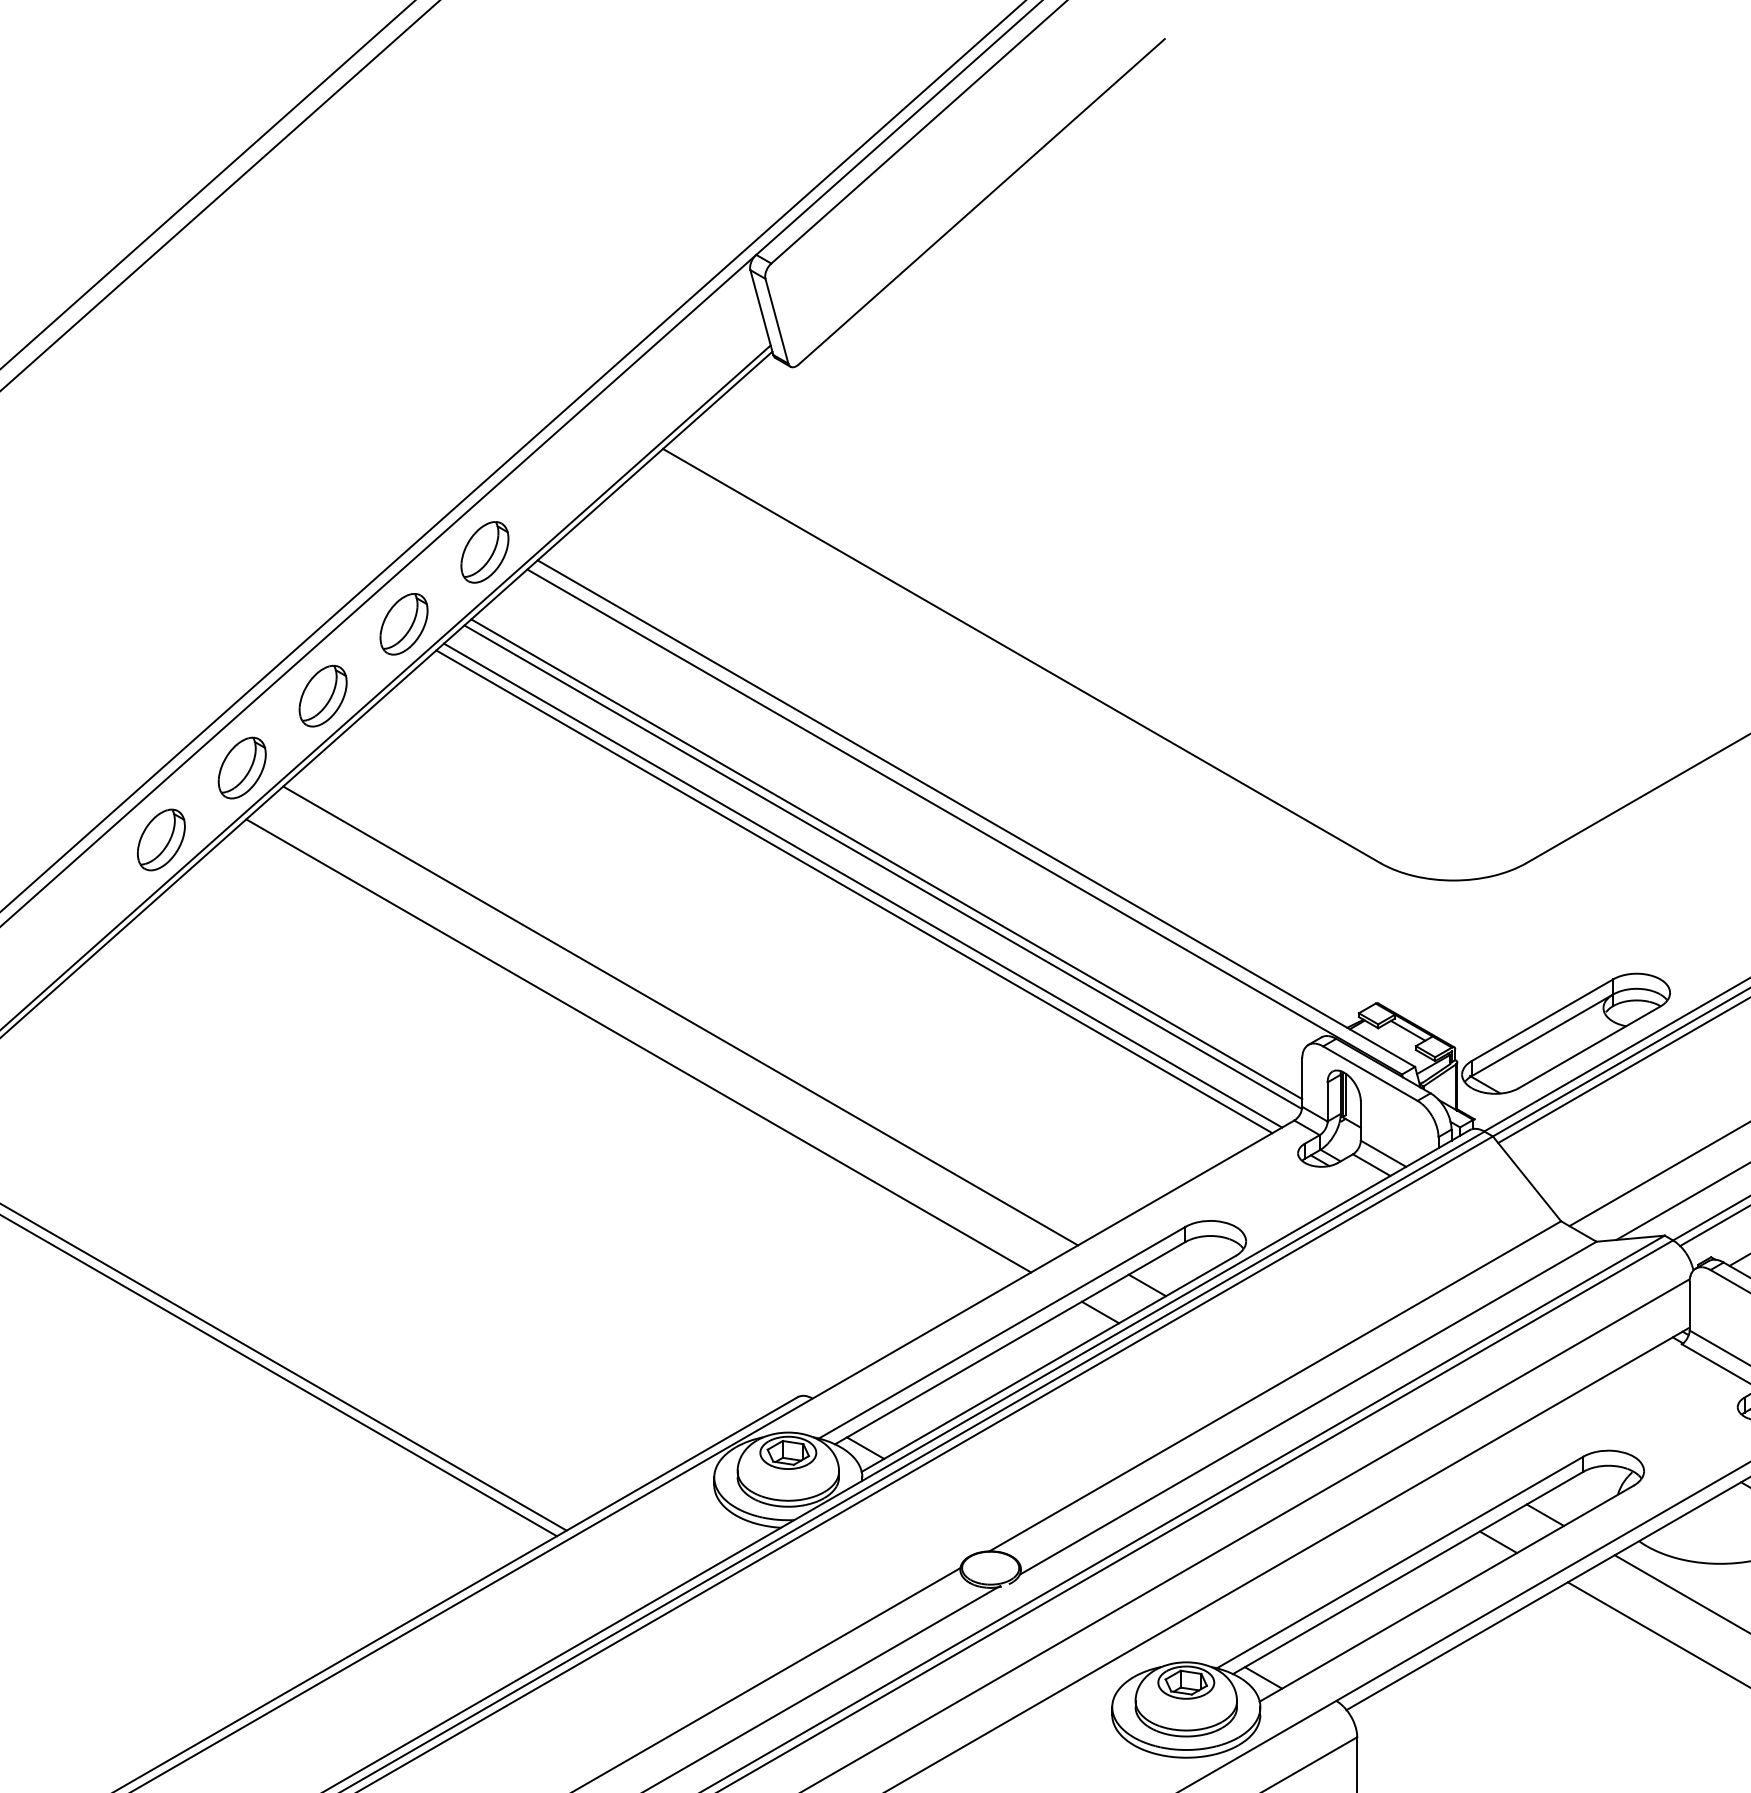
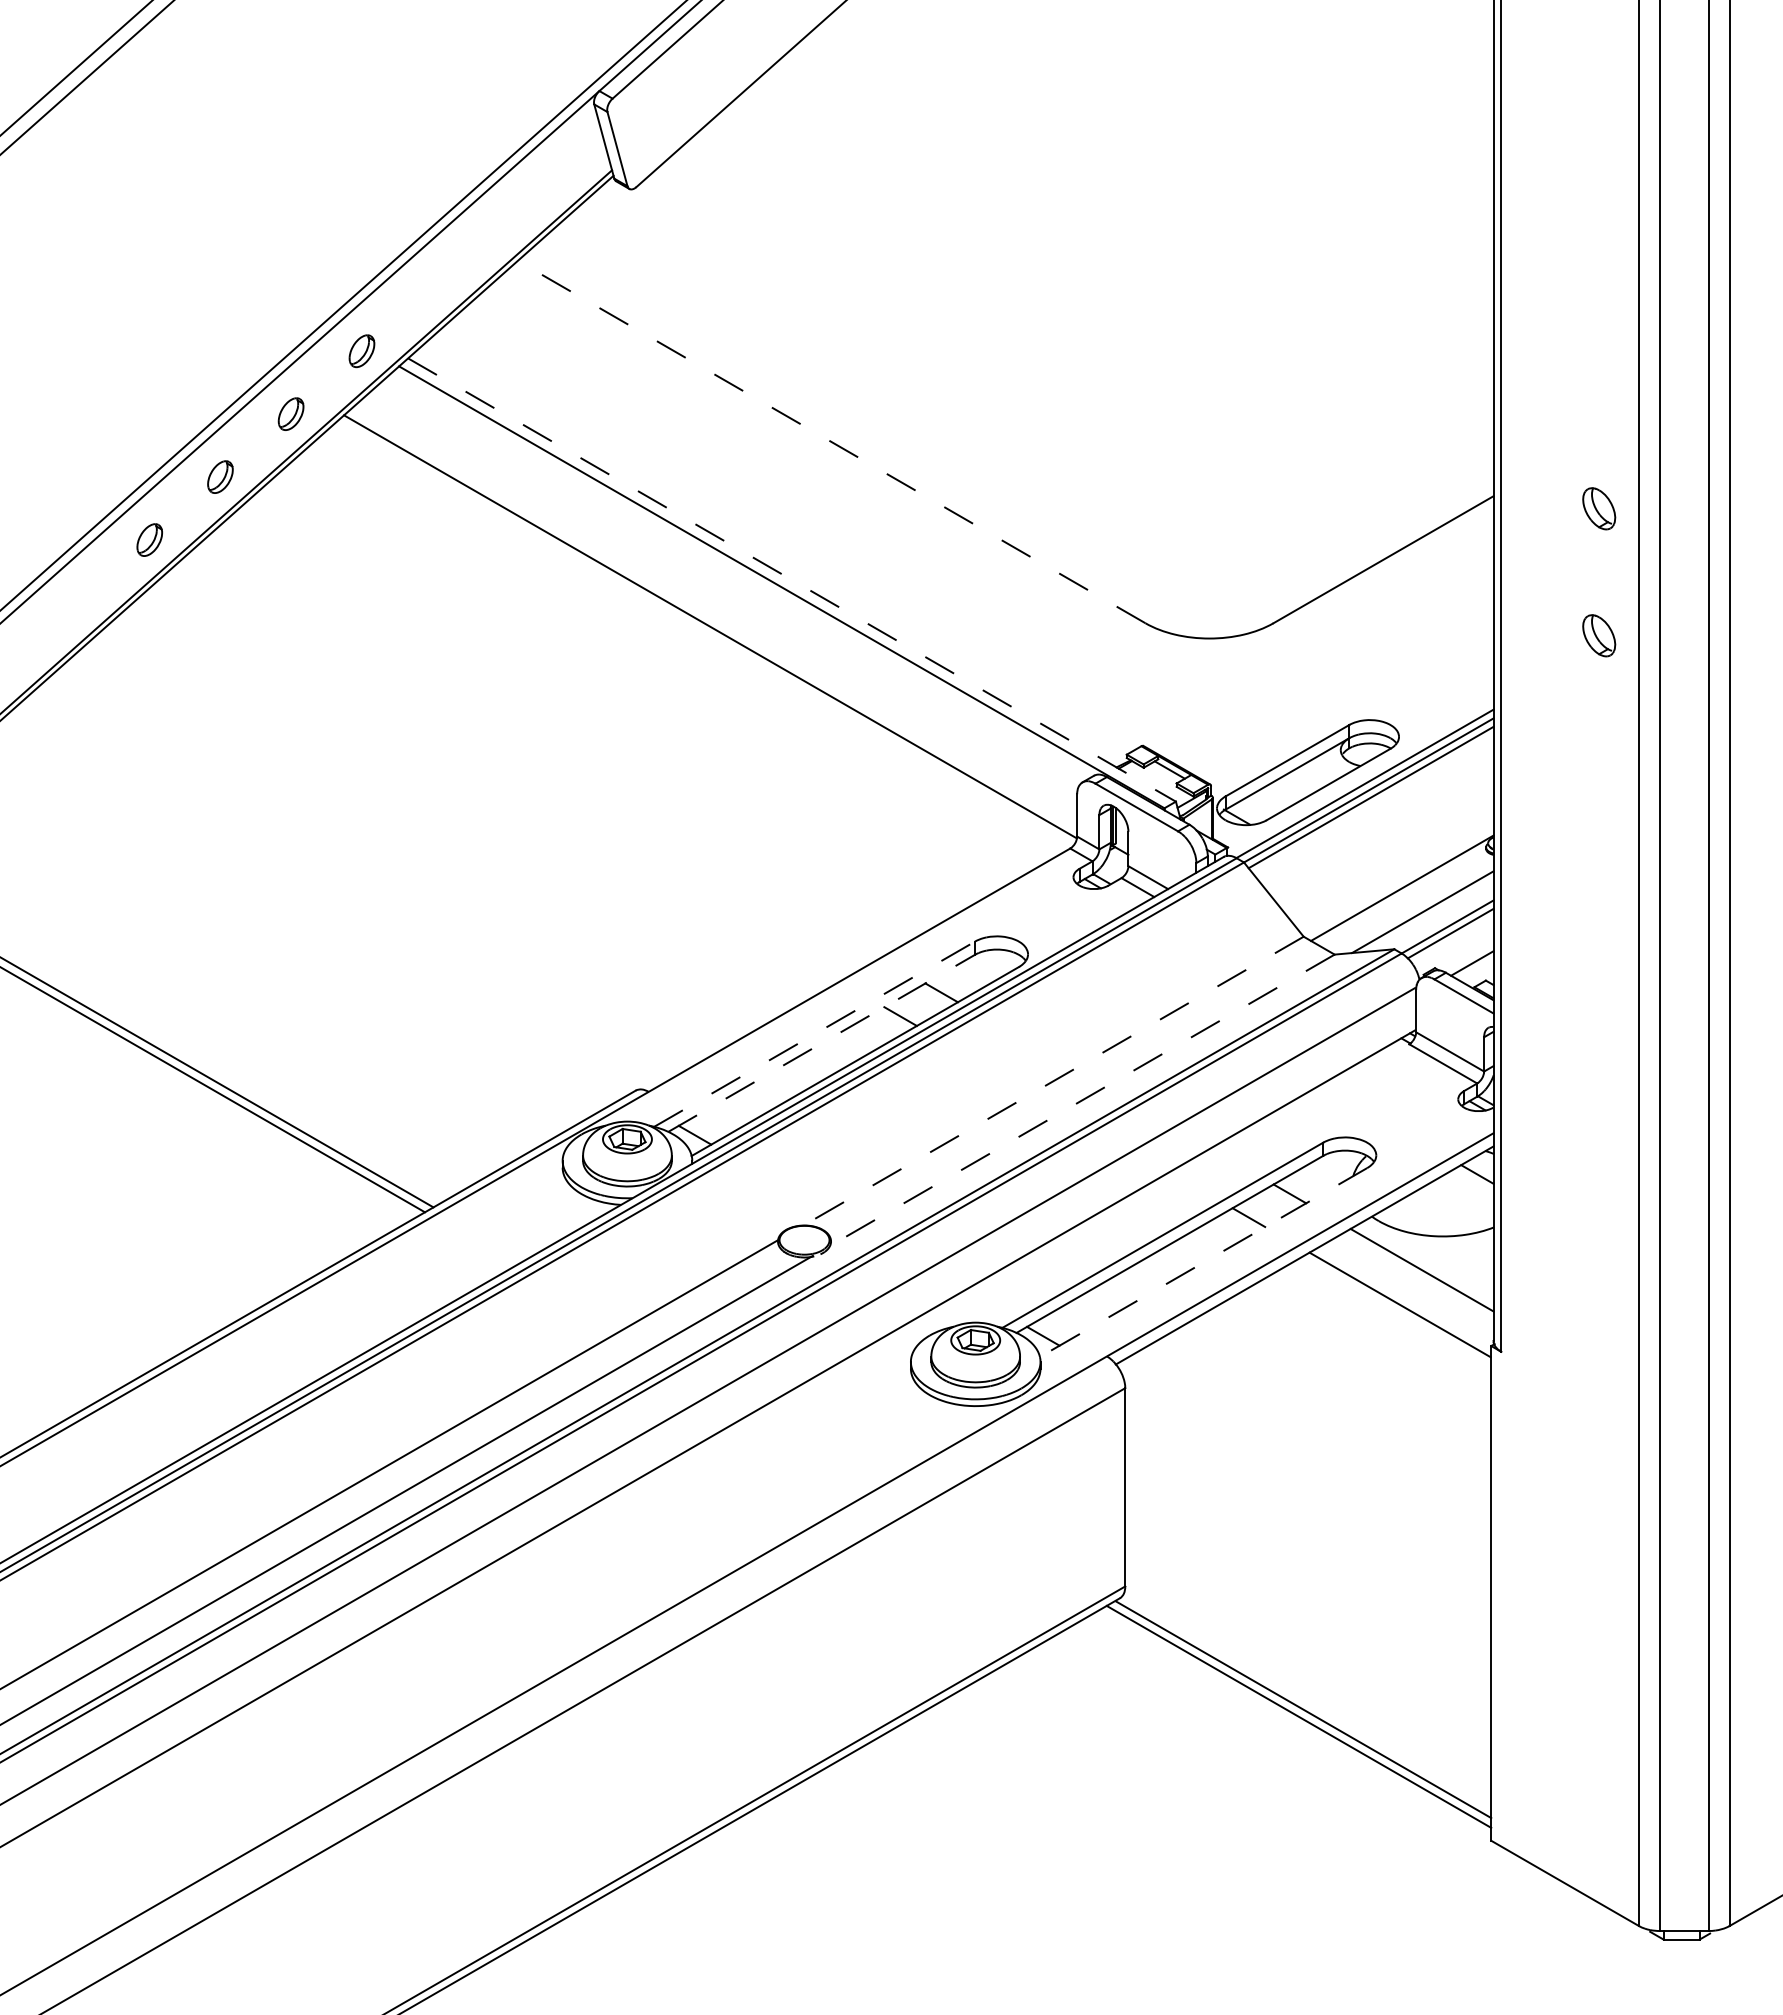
part: (484, 551) -> (361, 350), size x0.6
part: (403, 623) -> (290, 413), size x0.6
line: (1021, 655) -> (831, 441), solid -> dashed
part: (323, 695) -> (220, 476), size x0.6
part: (242, 767) -> (149, 539), size x0.6
line: (976, 814) -> (792, 580), solid -> dashed
part: (160, 839) -> (78, 602), removed
line: (886, 858) -> (713, 619), removed
line: (862, 885) -> (692, 642), removed
line: (854, 891) -> (685, 648), removed
line: (679, 1015) -> (532, 756), removed
line: (638, 1046) -> (496, 783), removed
line: (1002, 1333) -> (814, 1034), solid -> dashed
line: (1011, 1343) -> (822, 1043), solid -> dashed
line: (1275, 1386) -> (1053, 1081), solid -> dashed
line: (1307, 1408) -> (1081, 1100), solid -> dashed
line: (1446, 1593) -> (1203, 1262), solid -> dashed

